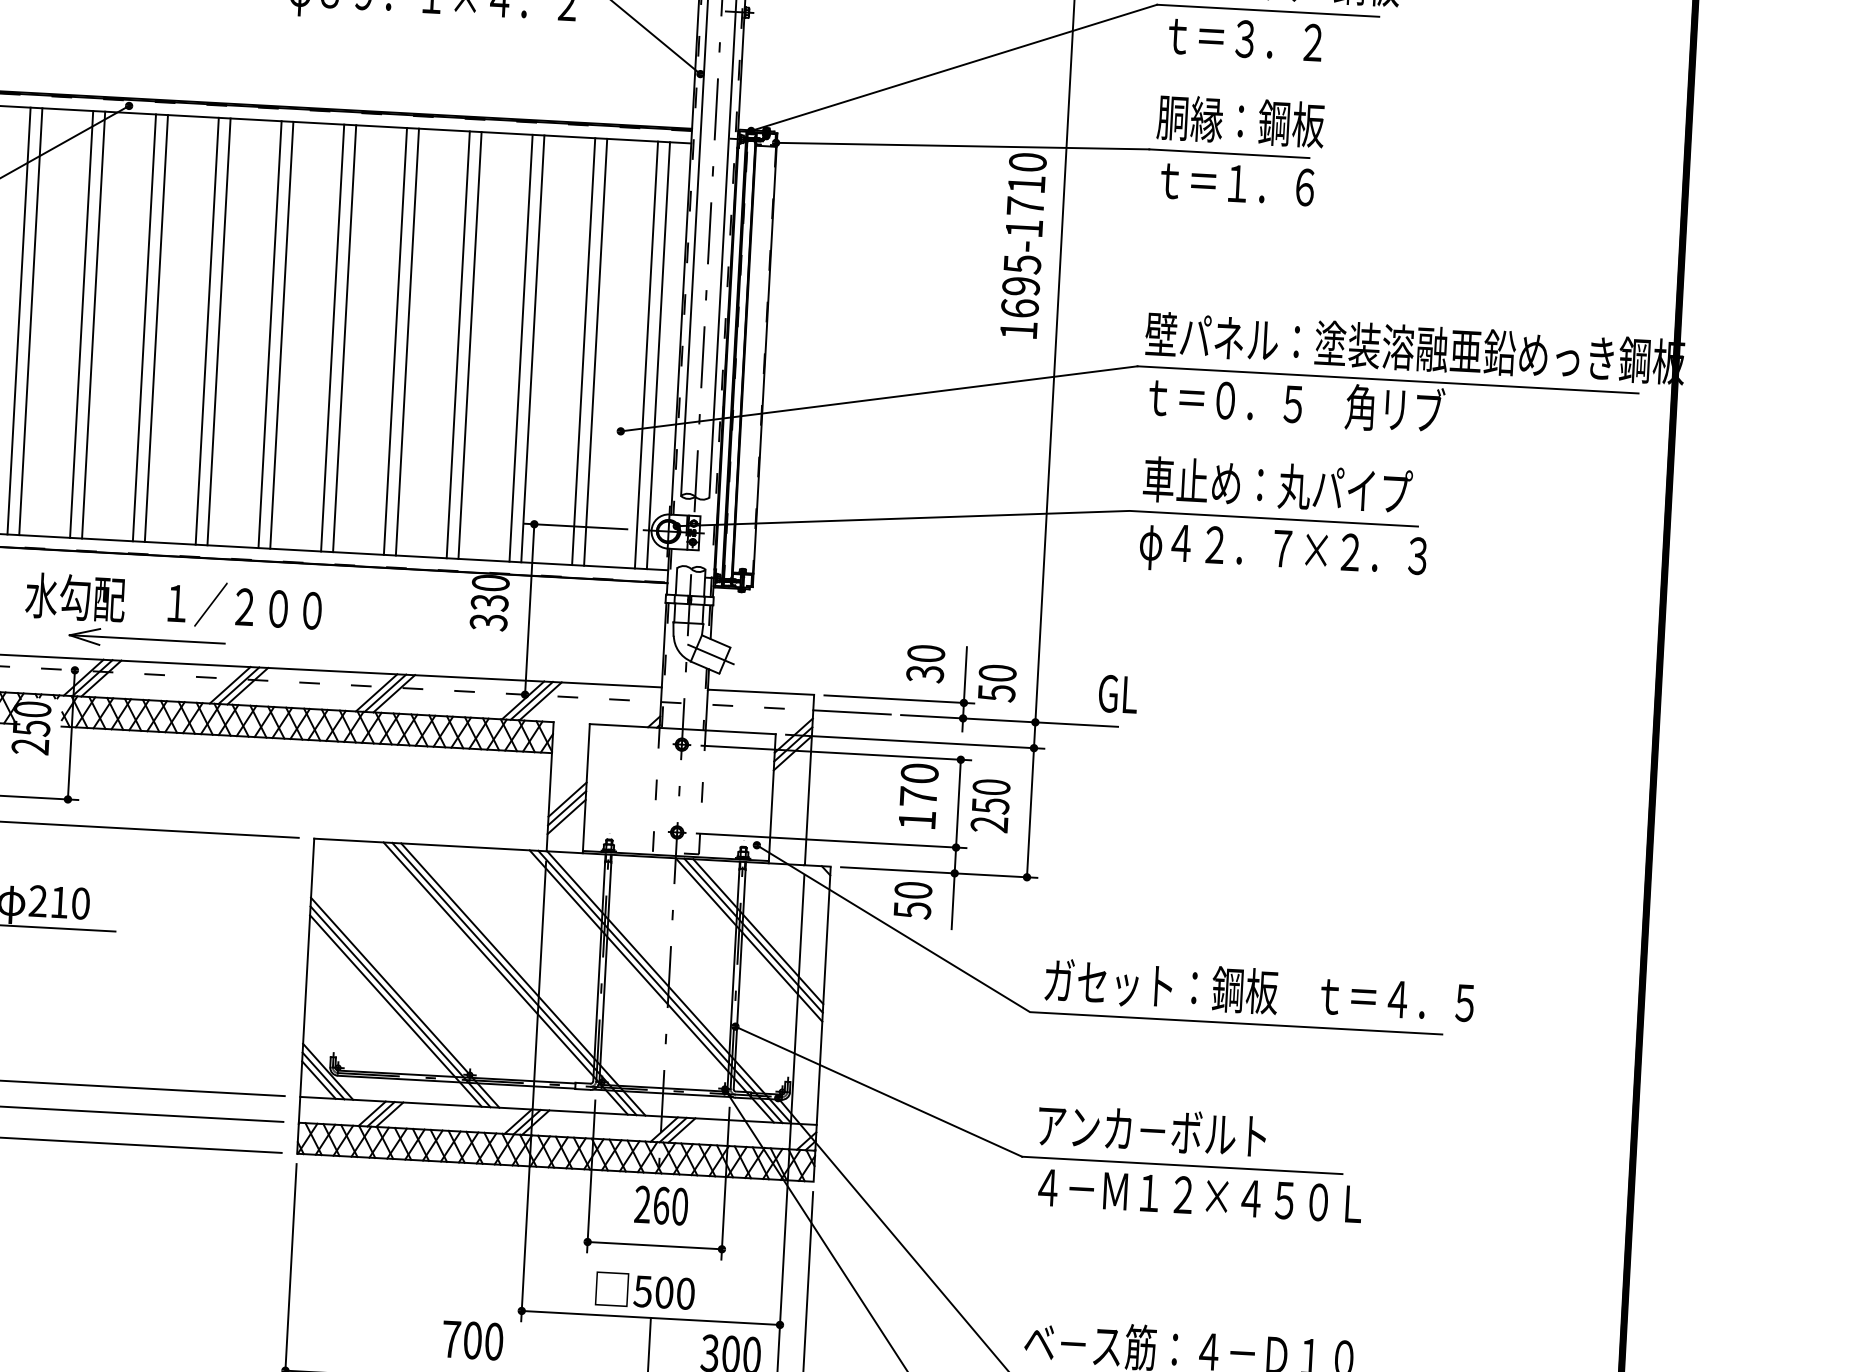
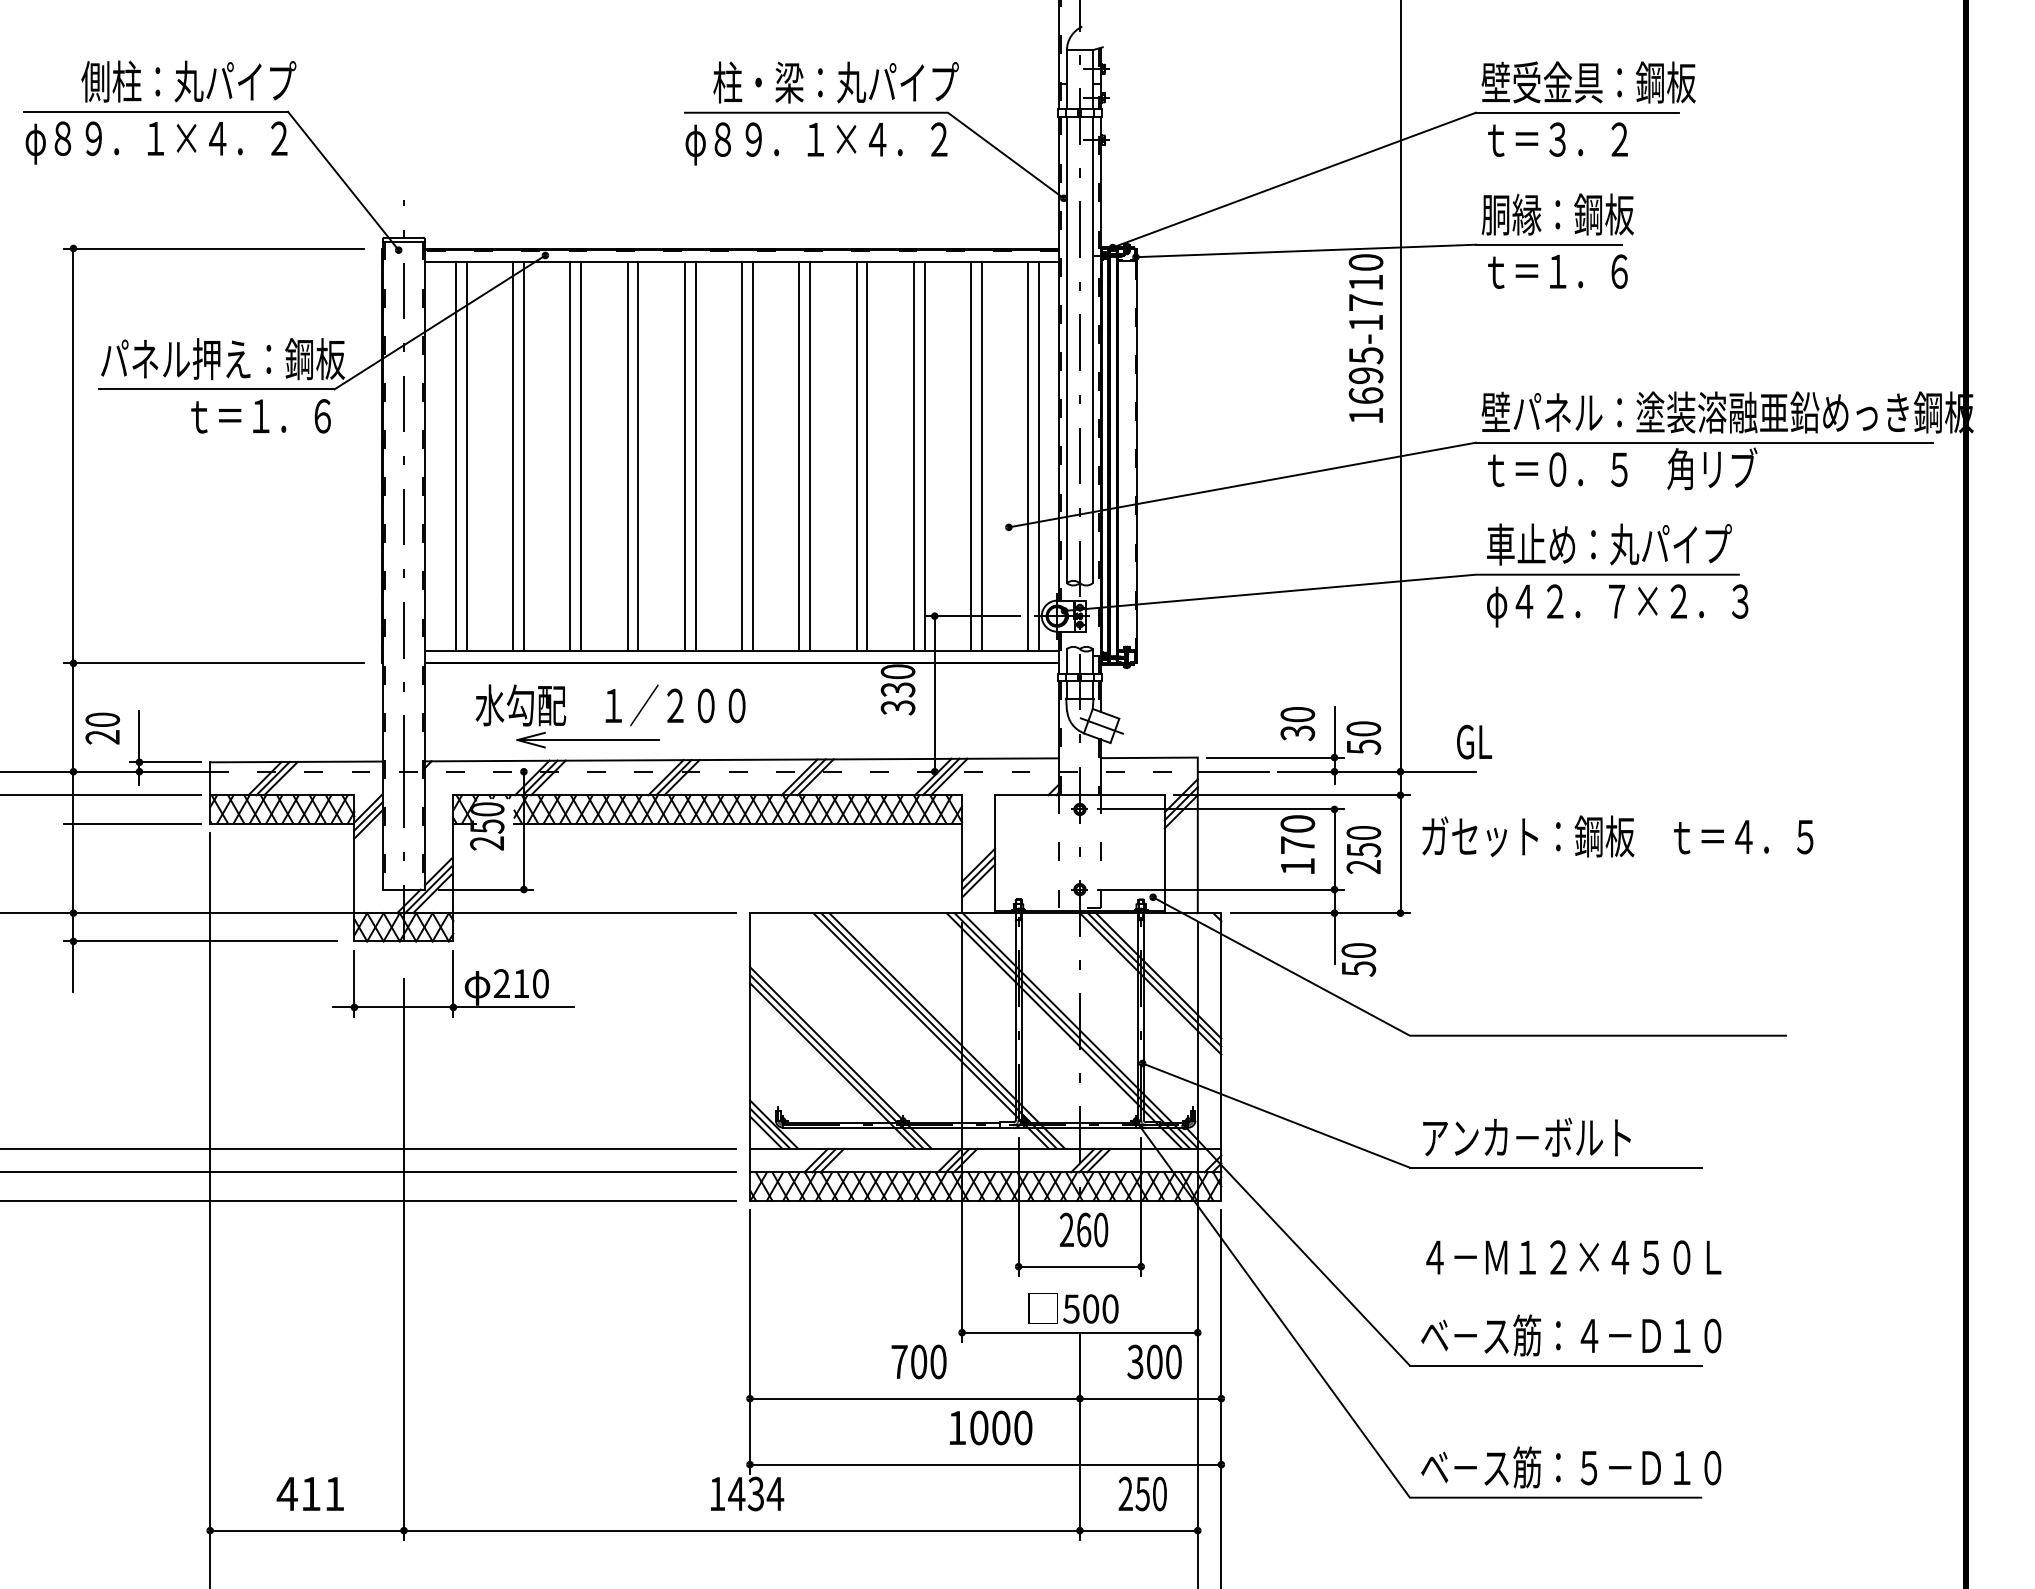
text: (912, 900) -> (1358, 959), moved
text: (1259, 991) -> (1617, 836), moved
text: (1199, 1195) -> (1573, 1257), moved

